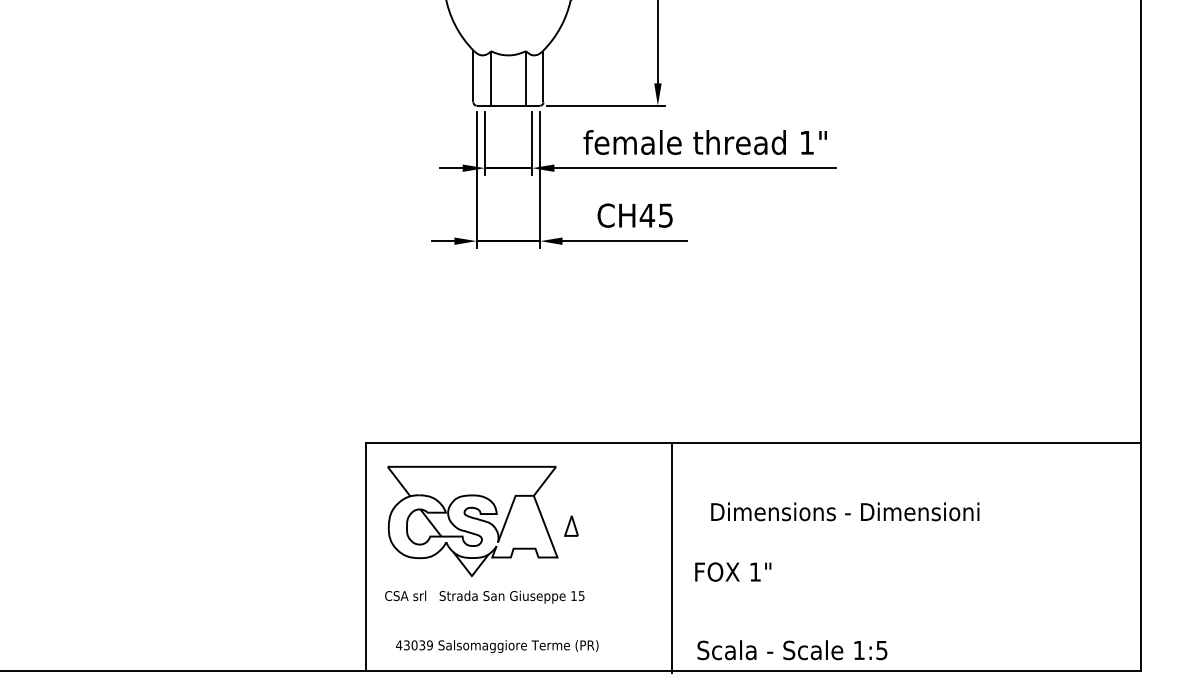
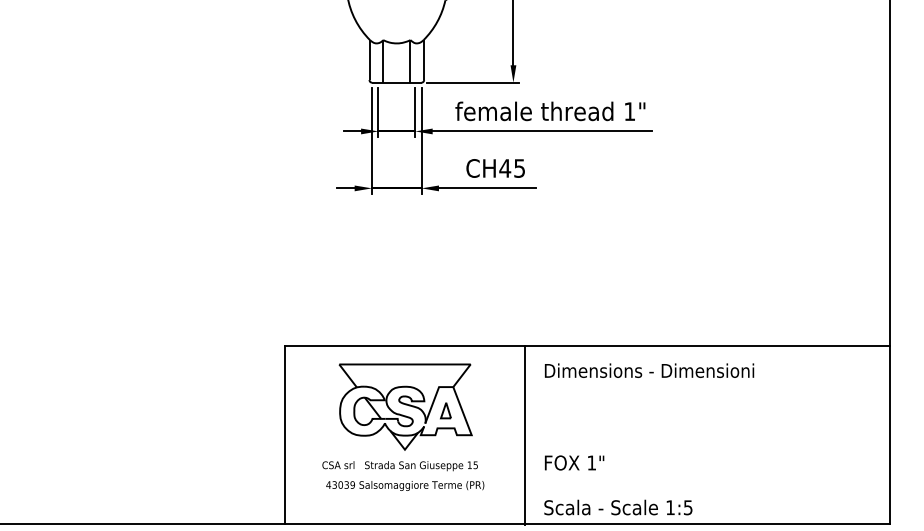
text: (845, 511) -> (649, 370), moved
part: (472, 521) -> (405, 407), moved
text: (733, 571) -> (574, 462), moved
text: (484, 596) -> (399, 465), moved
text: (497, 646) -> (405, 485), moved

